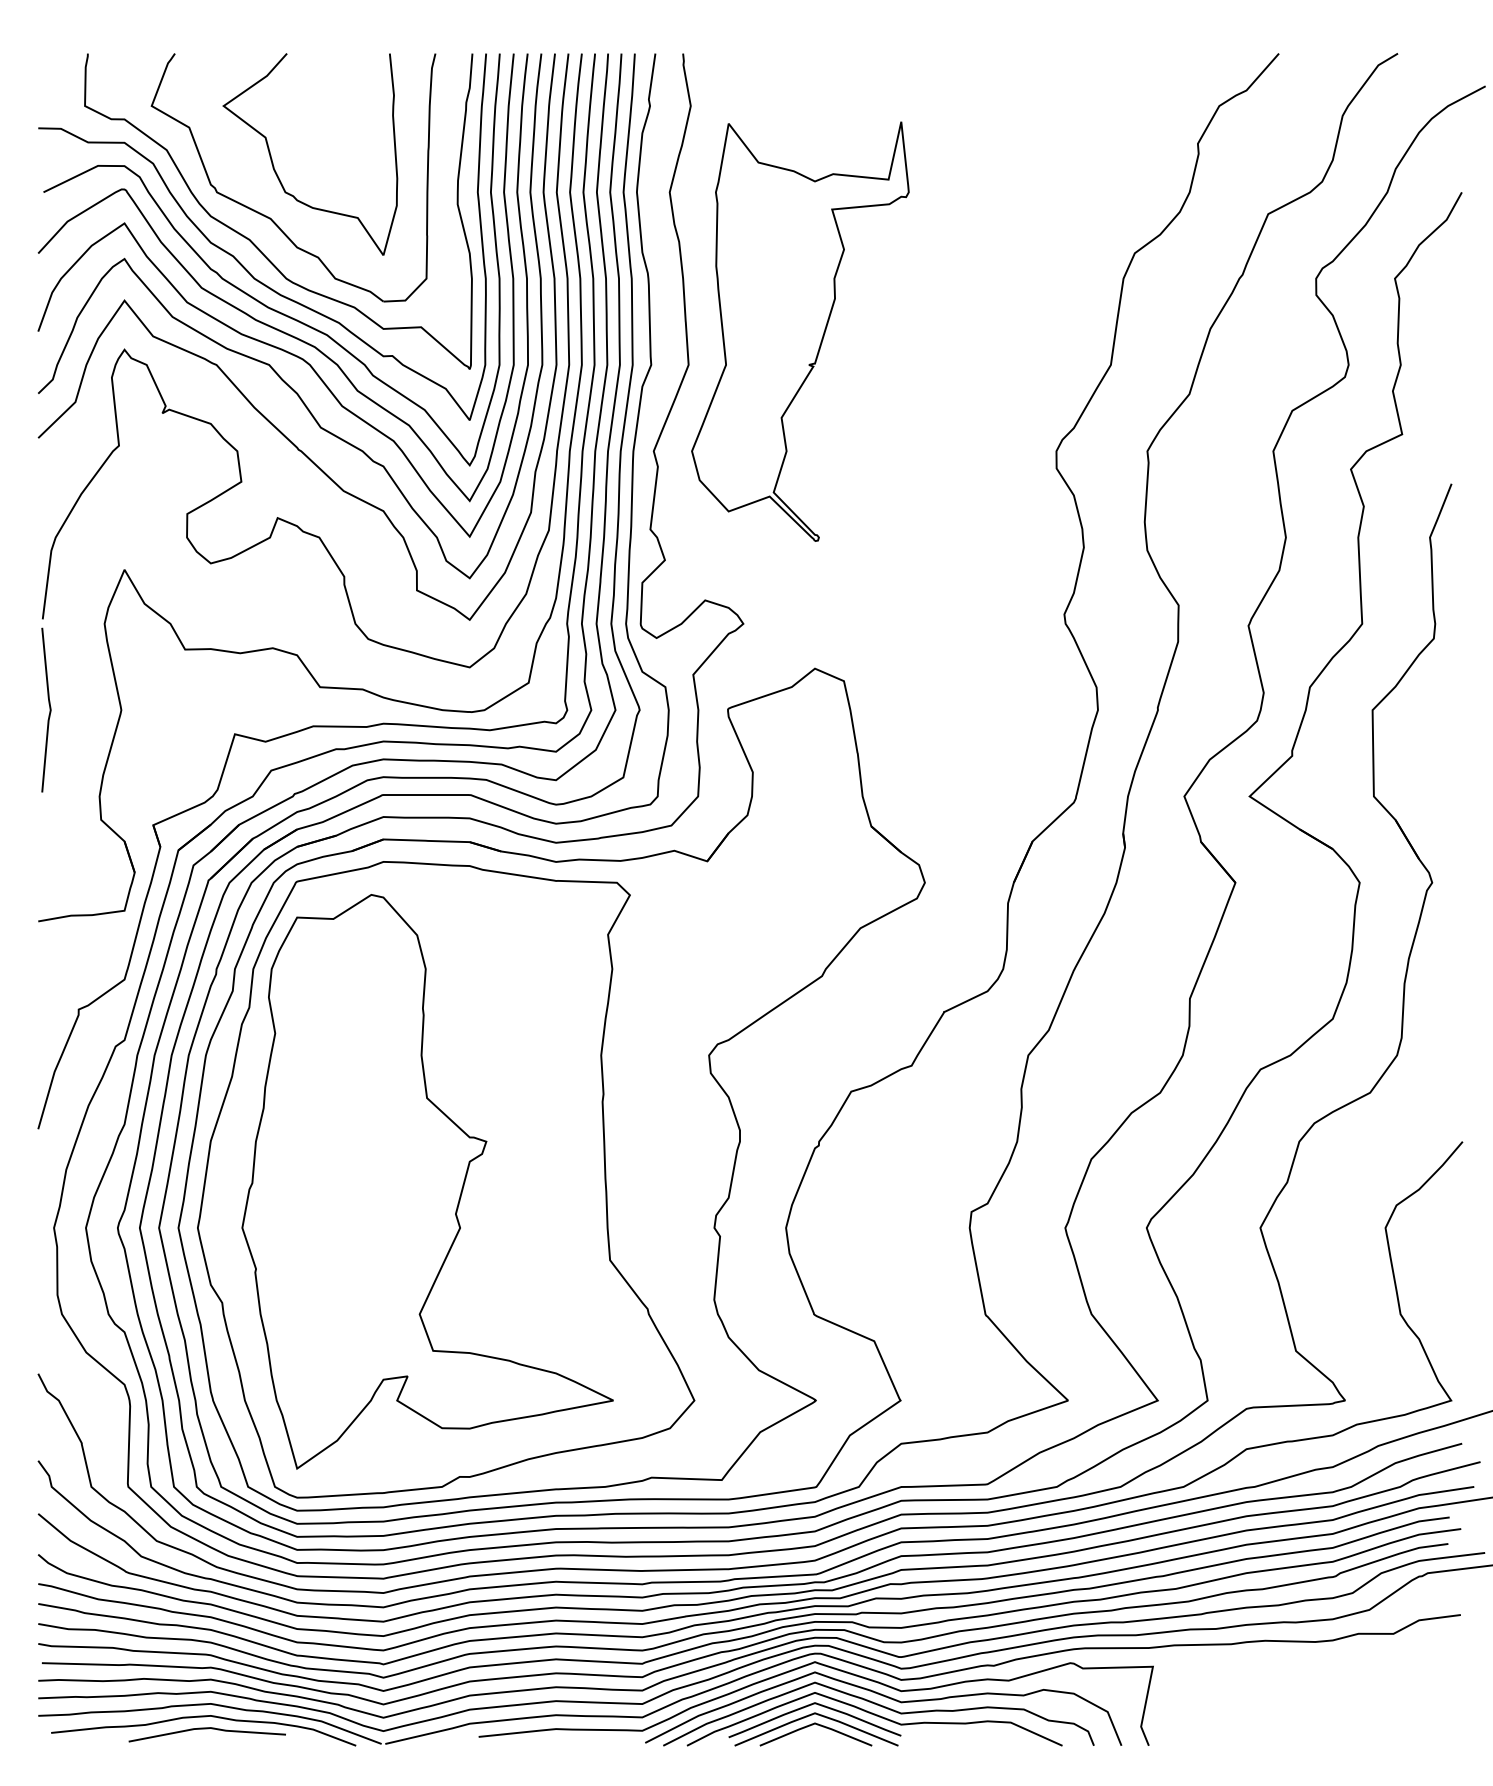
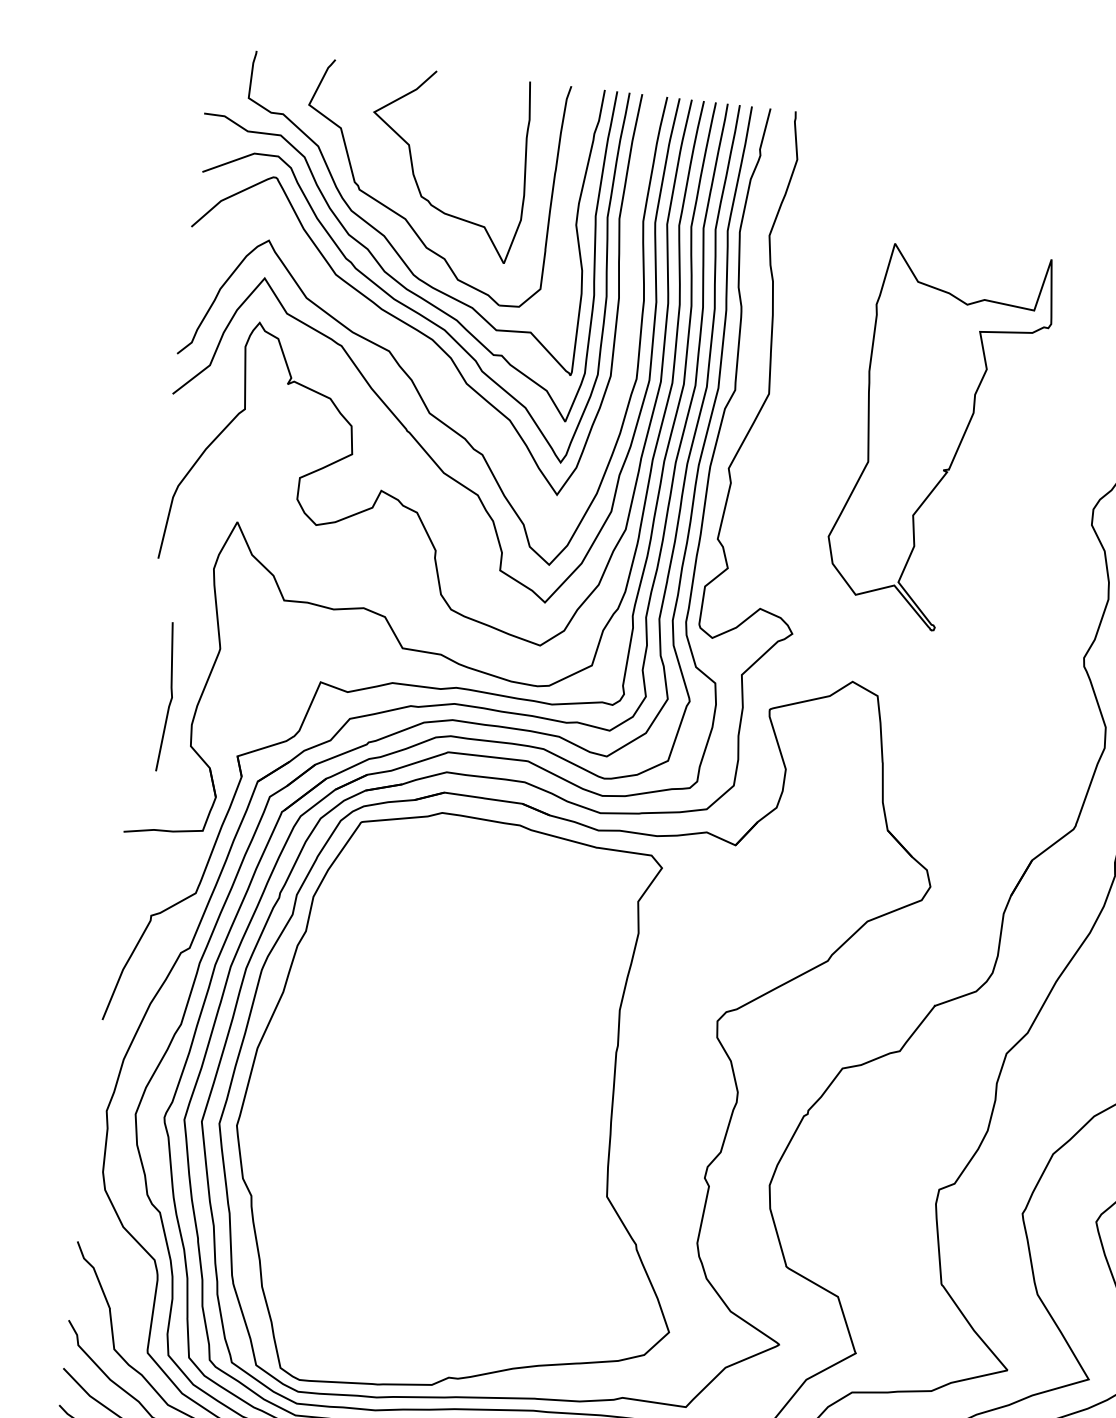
part: (800, 331) -> (939, 439), moved
curve: (266, 342) -> (389, 330), removed
line: (49, 709) -> (171, 696), moved
part: (427, 1181) -> (449, 1106), removed

